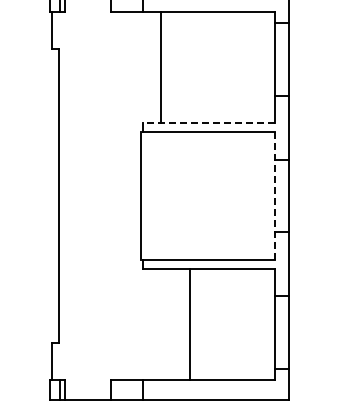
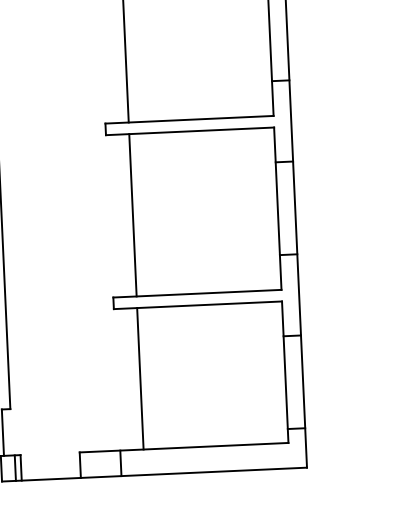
line: (208, 123) -> (188, 120), dashed -> solid
line: (141, 195) -> (133, 214), moved
line: (274, 195) -> (277, 208), dashed -> solid
line: (190, 323) -> (140, 377), moved

